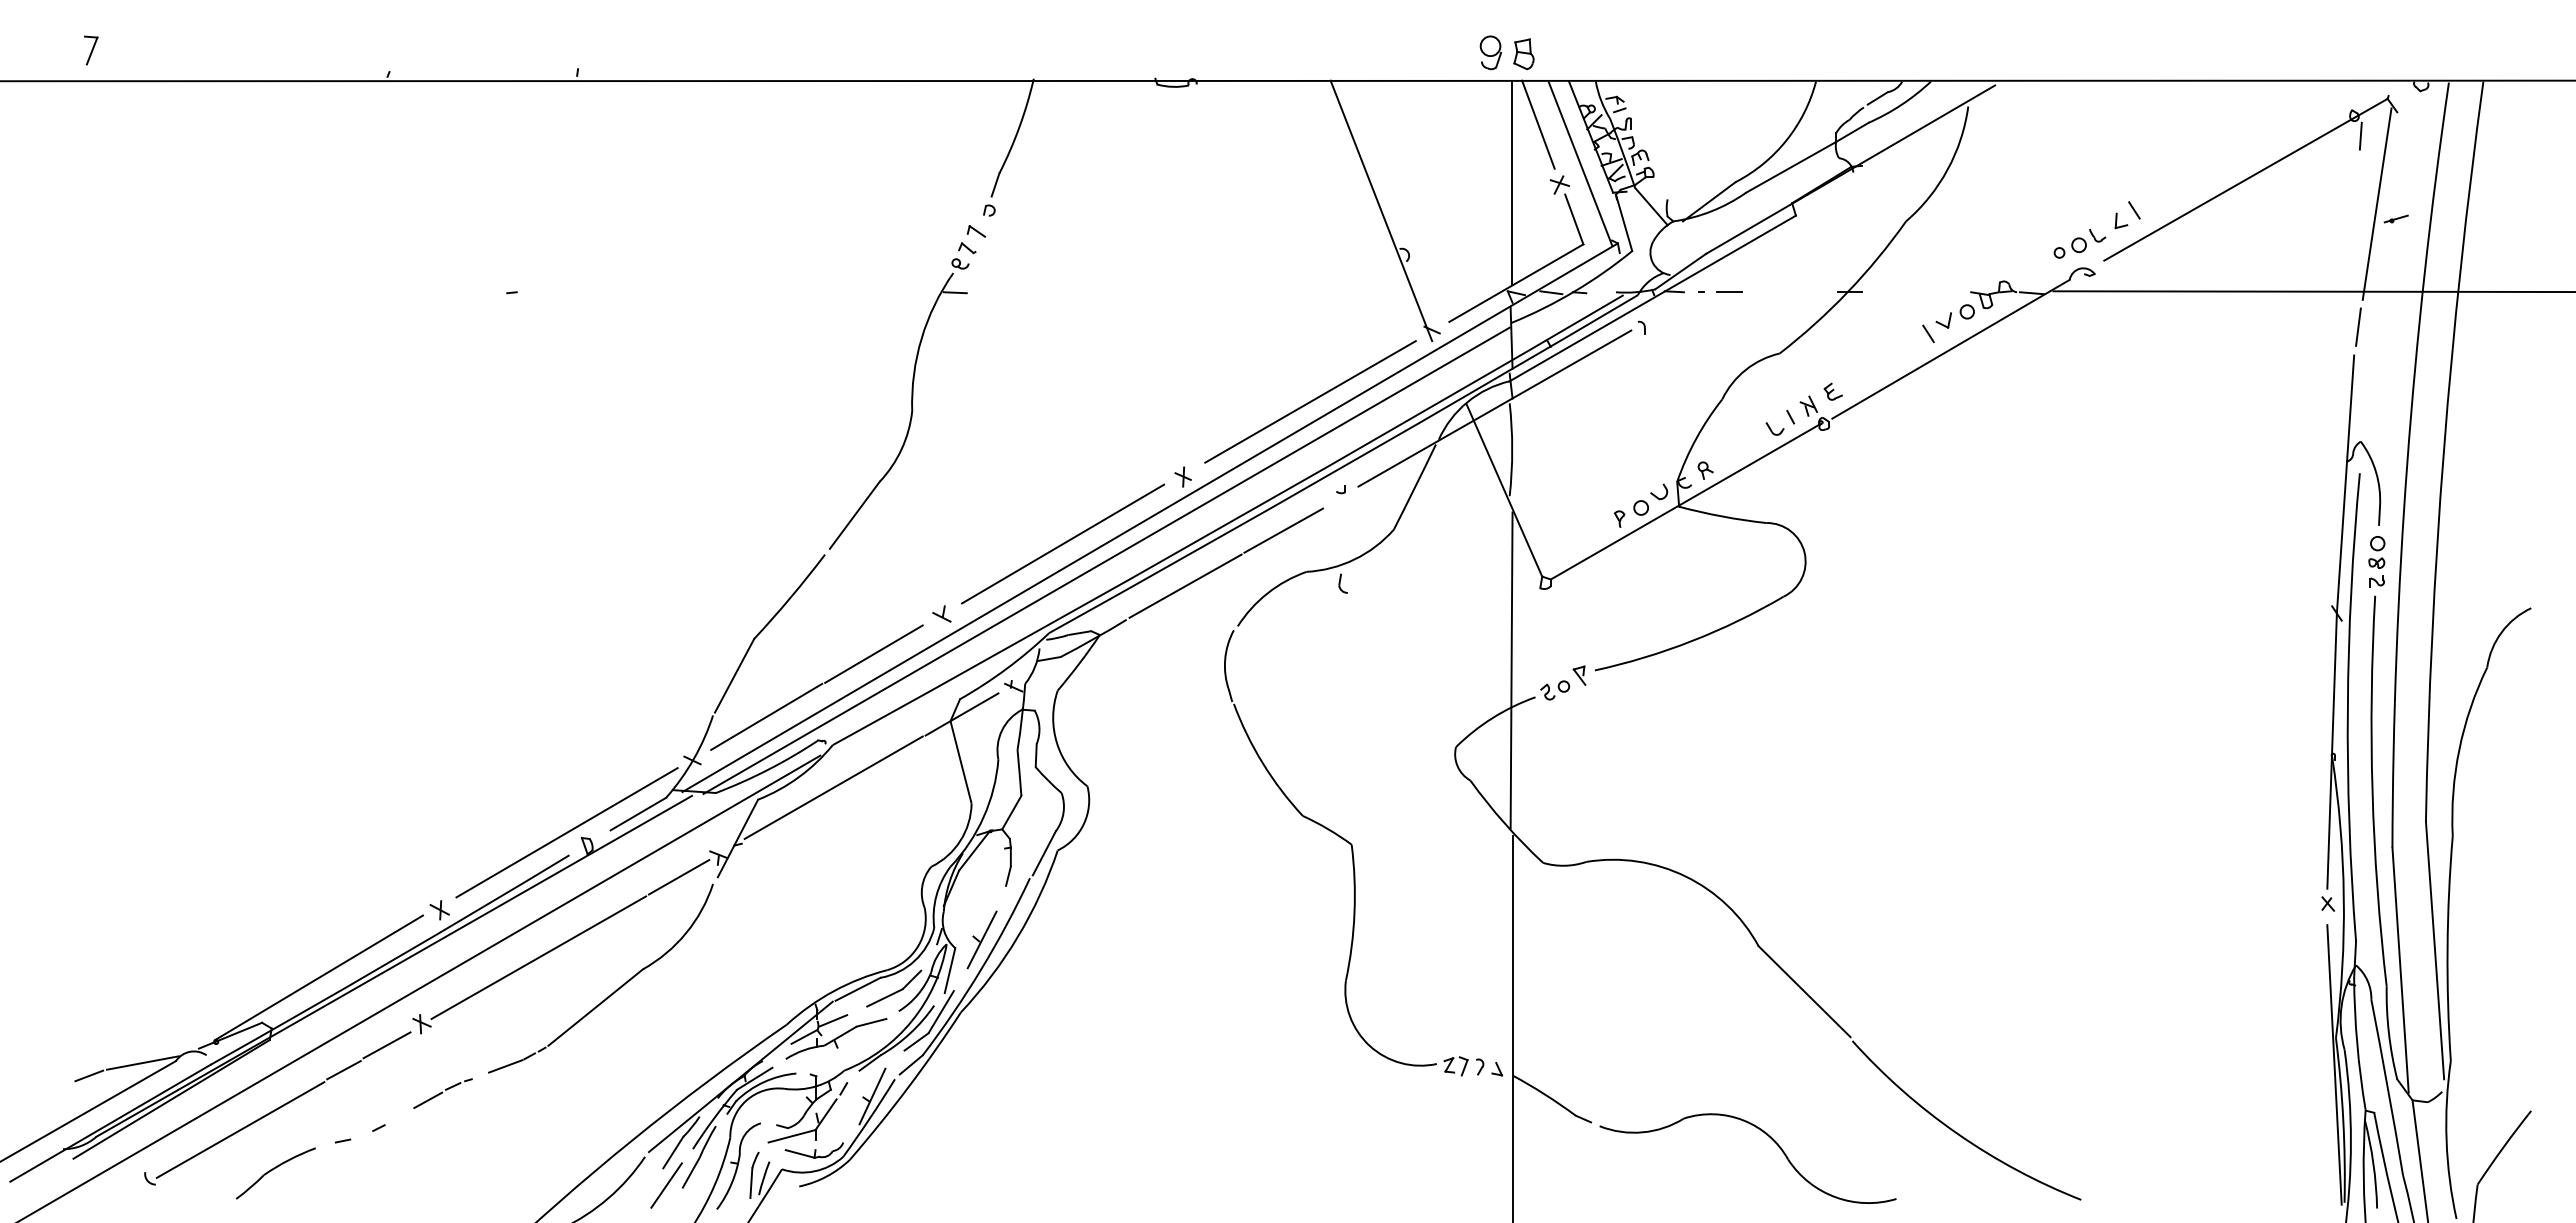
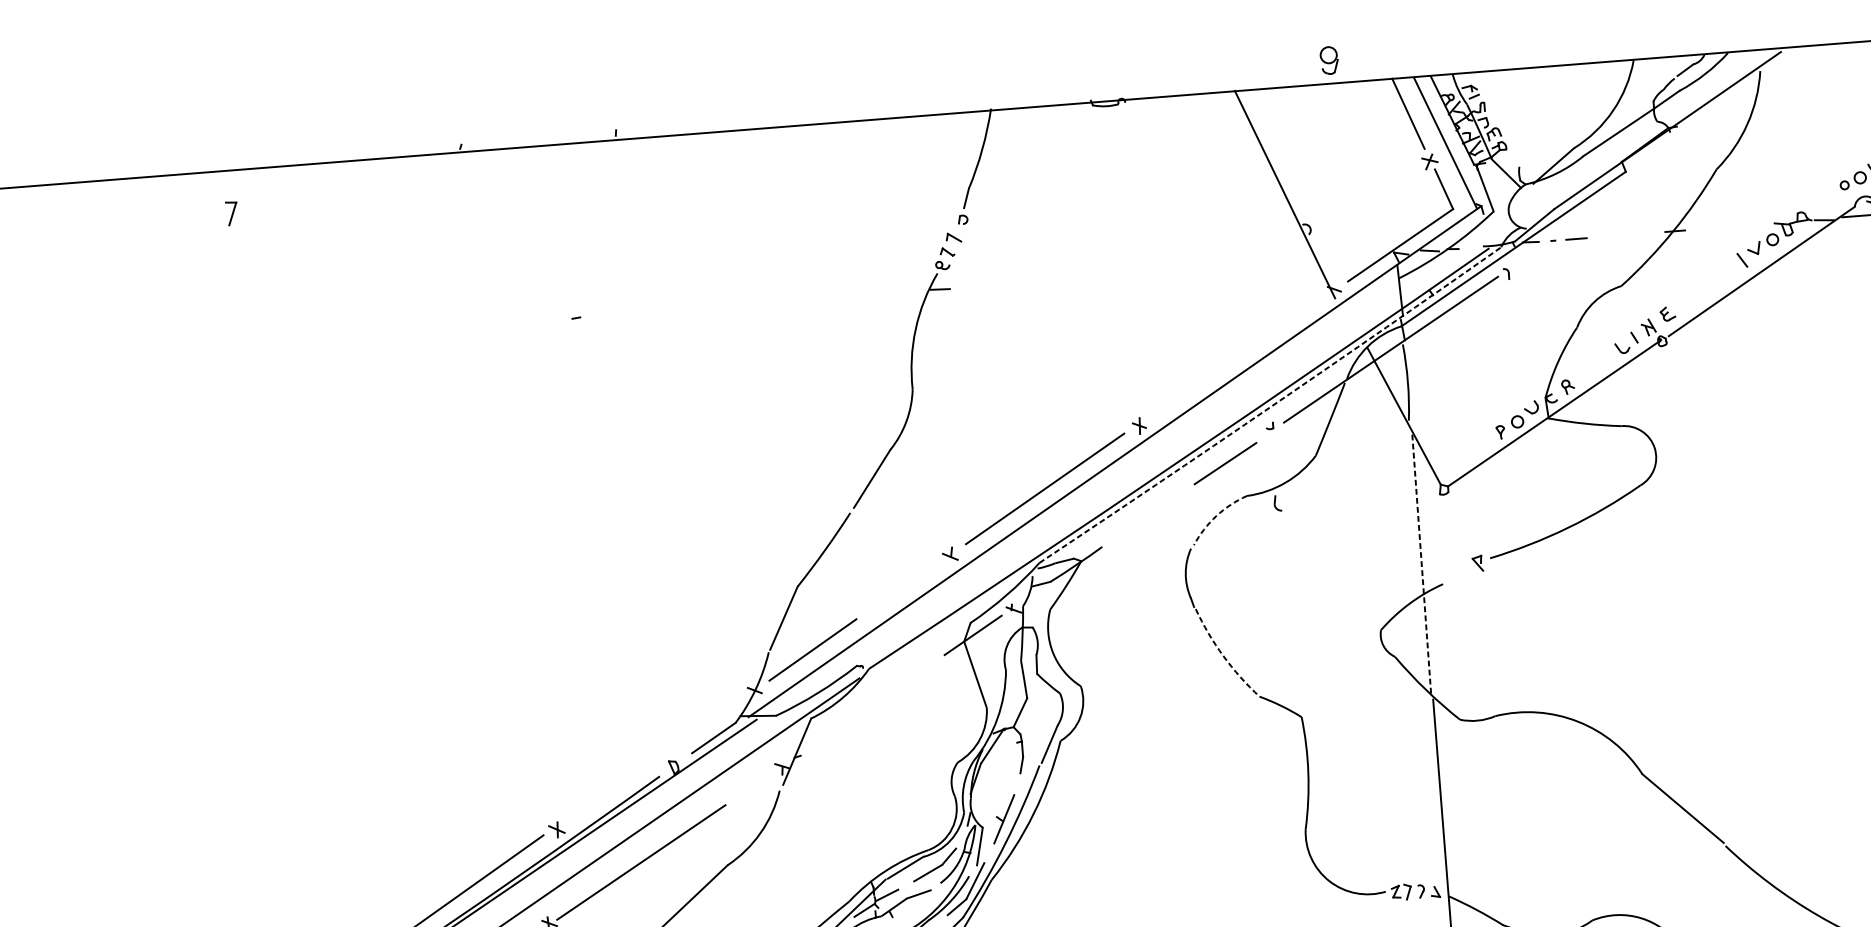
part: (91, 50) -> (232, 213), moved
part: (1490, 52) -> (1329, 60), moved
part: (1523, 54) -> (1391, 57), removed
line: (1511, 182) -> (1390, 162), removed
line: (1310, 401) -> (1239, 355), removed
arc: (1344, 466) -> (1271, 407), solid -> dashed
line: (1106, 560) -> (1081, 499), removed
line: (1185, 585) -> (1148, 515), removed
arc: (1267, 593) -> (1216, 516), solid -> dashed
line: (873, 653) -> (896, 591), removed
line: (1511, 670) -> (1421, 563), solid -> dashed
part: (1555, 690) -> (1459, 577), removed
arc: (1262, 763) -> (1223, 656), solid -> dashed
line: (833, 787) -> (872, 703), removed
line: (566, 832) -> (655, 757), removed
line: (678, 877) -> (750, 787), removed

